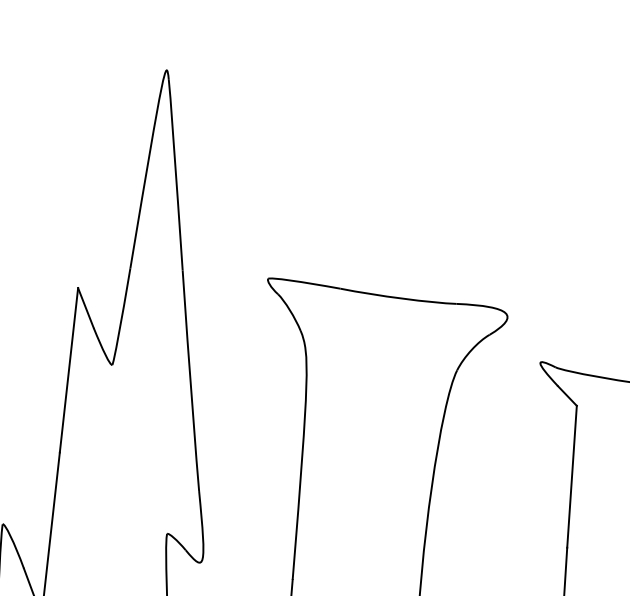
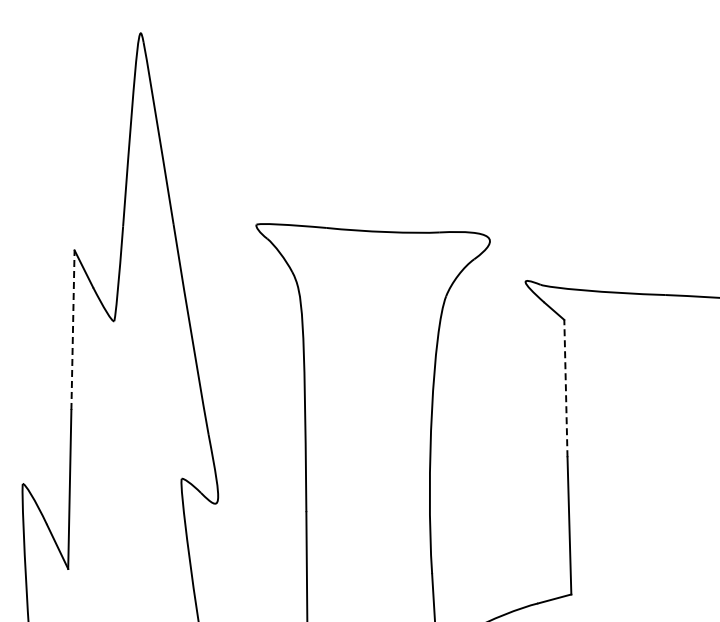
line: (68, 370) -> (72, 330), solid -> dashed
line: (571, 476) -> (565, 388), solid -> dashed

